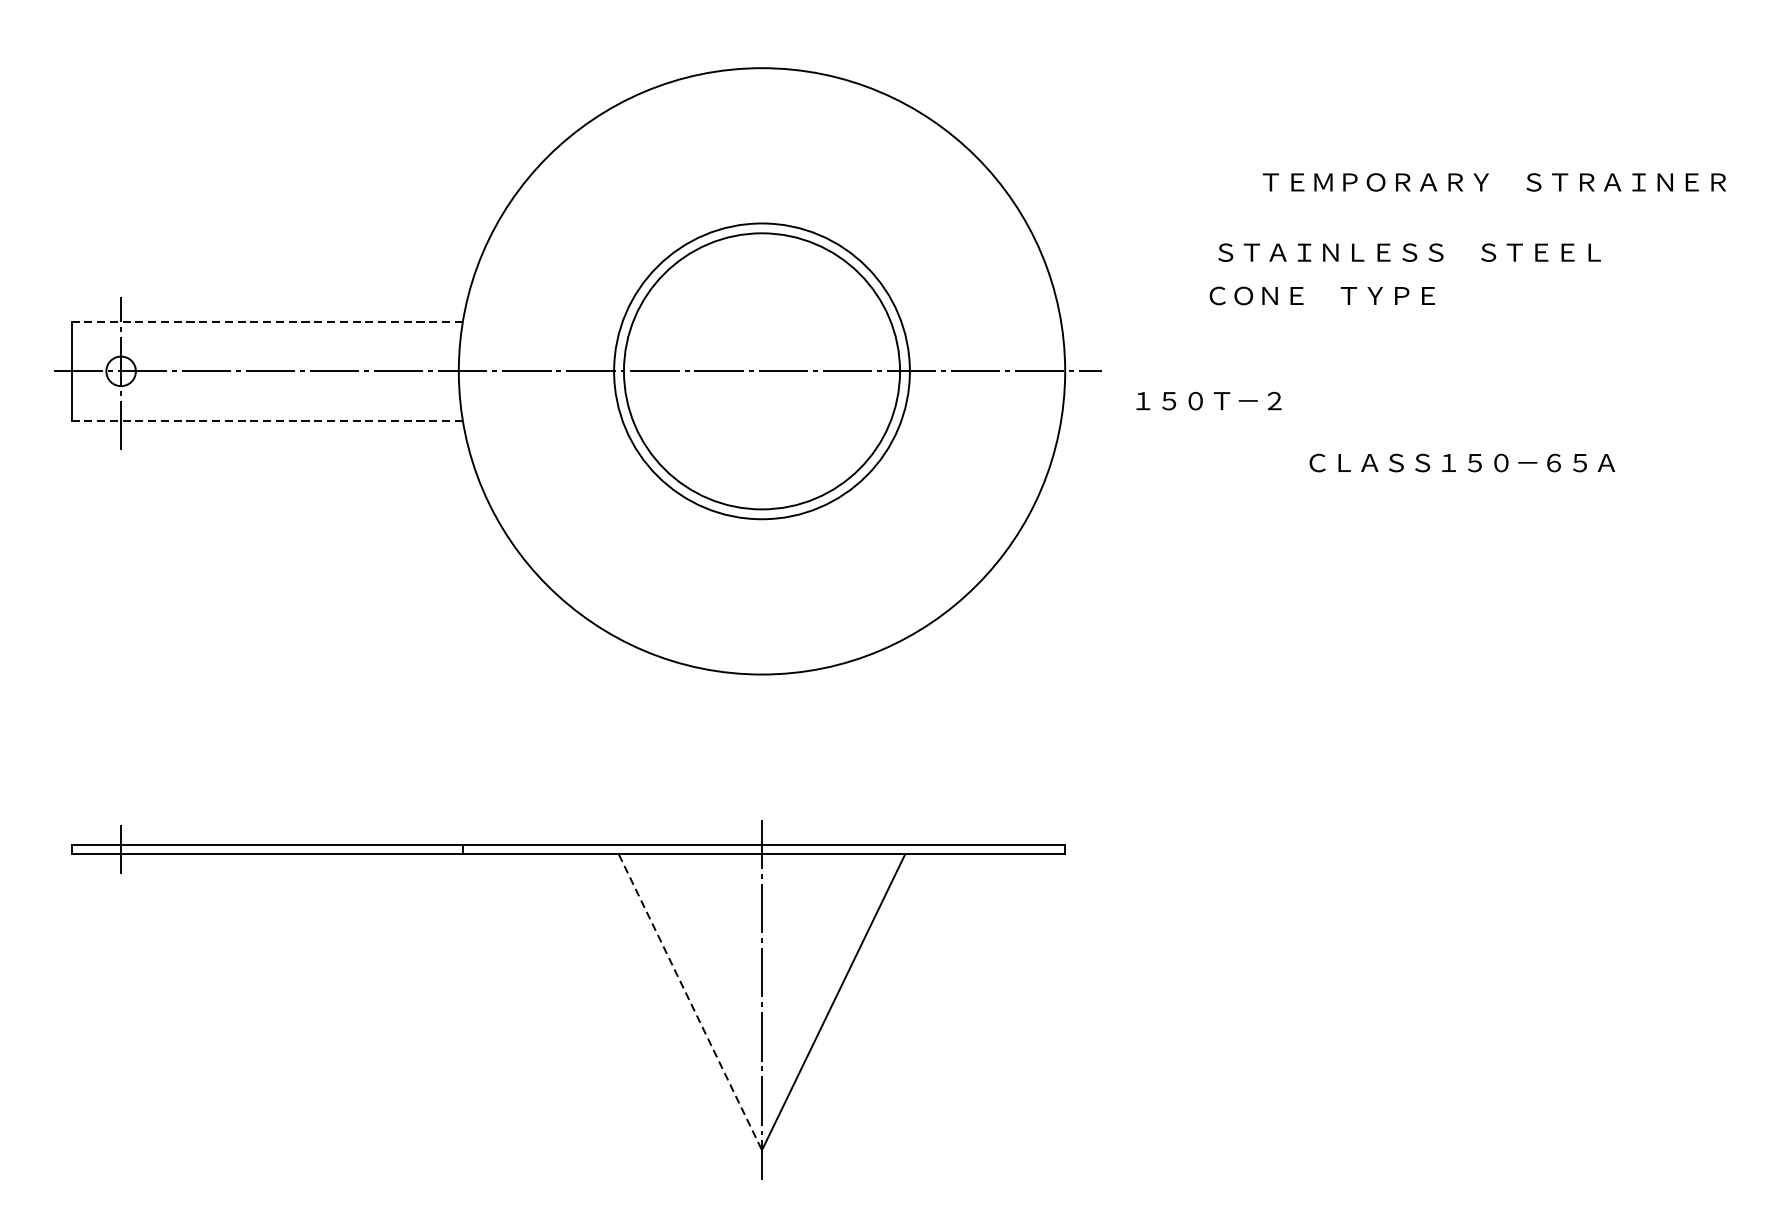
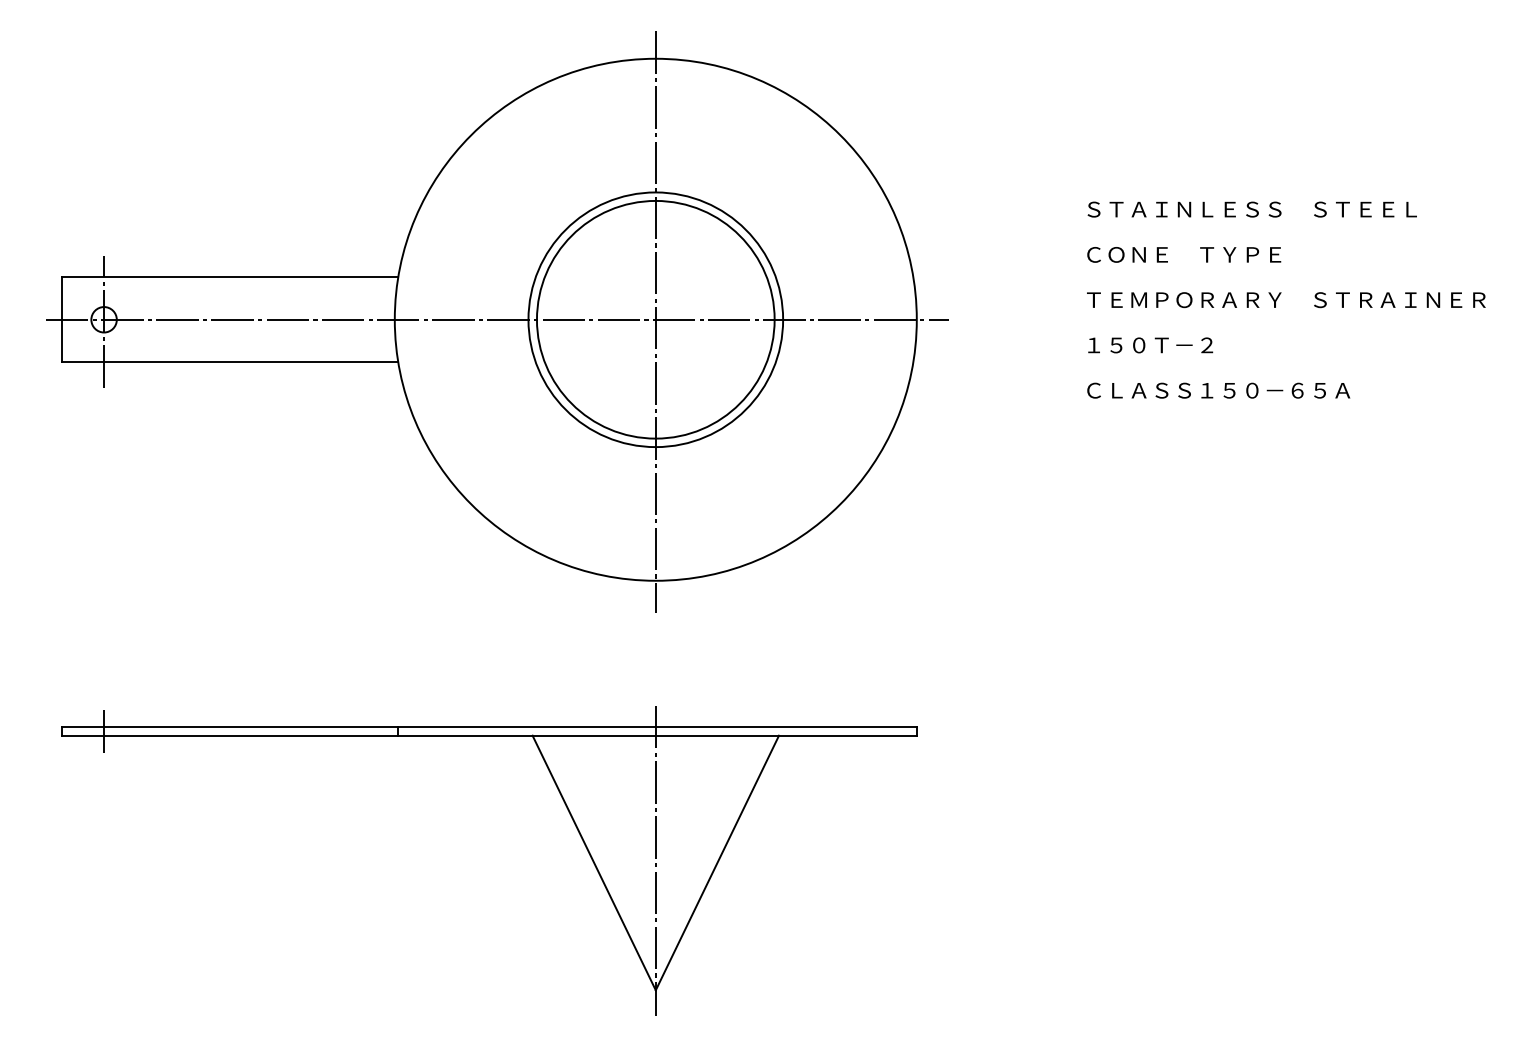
text: (1494, 182) -> (1286, 300), moved
text: (1408, 252) -> (1251, 209), moved
text: (1322, 295) -> (1184, 254), moved
line: (266, 322) -> (229, 277), dashed -> solid
line: (761, 373) -> (655, 321), added
text: (1208, 401) -> (1150, 345), moved
line: (266, 420) -> (229, 362), dashed -> solid
text: (1462, 462) -> (1218, 390), moved
line: (690, 1002) -> (594, 863), dashed -> solid

